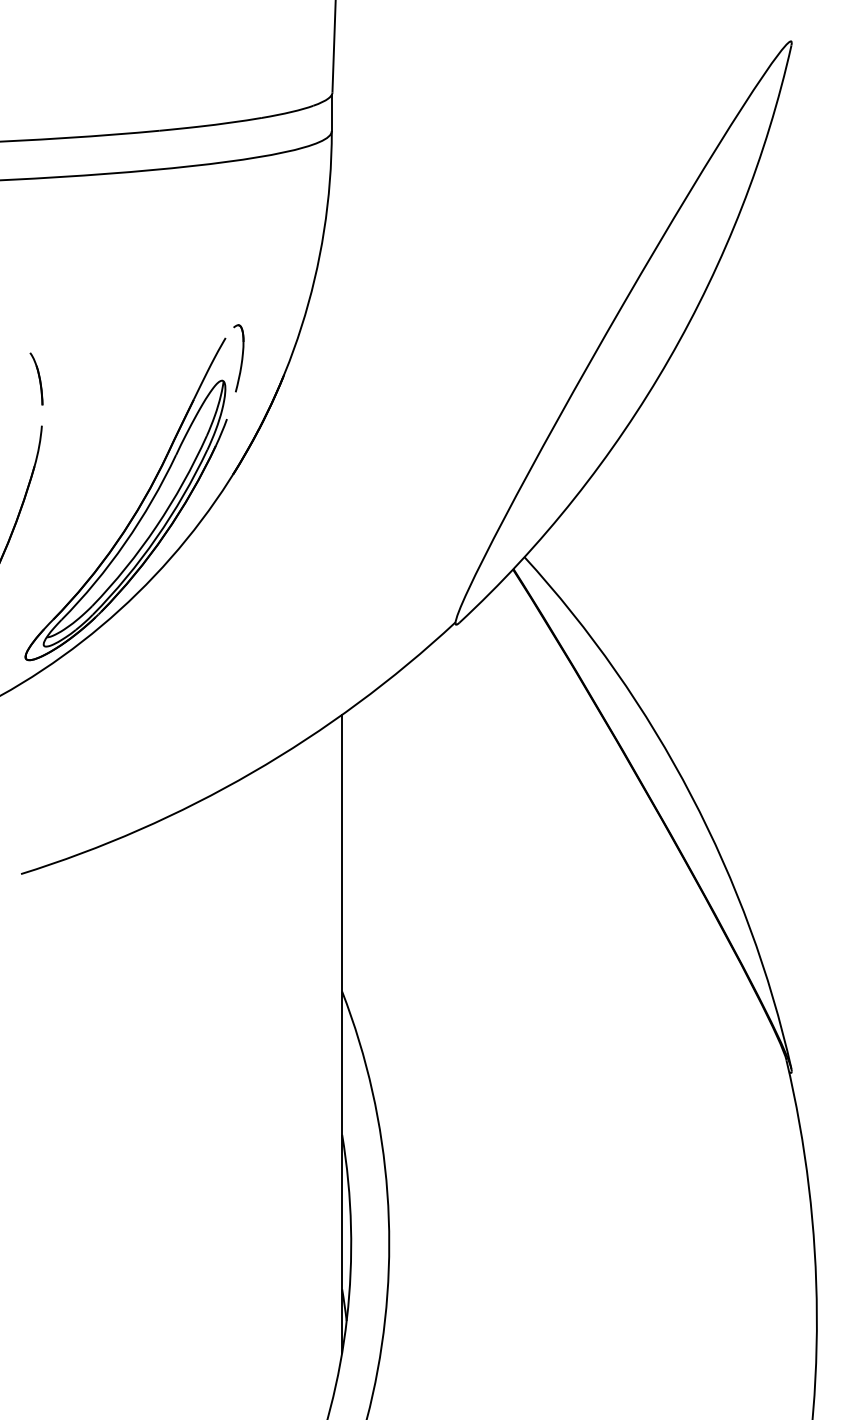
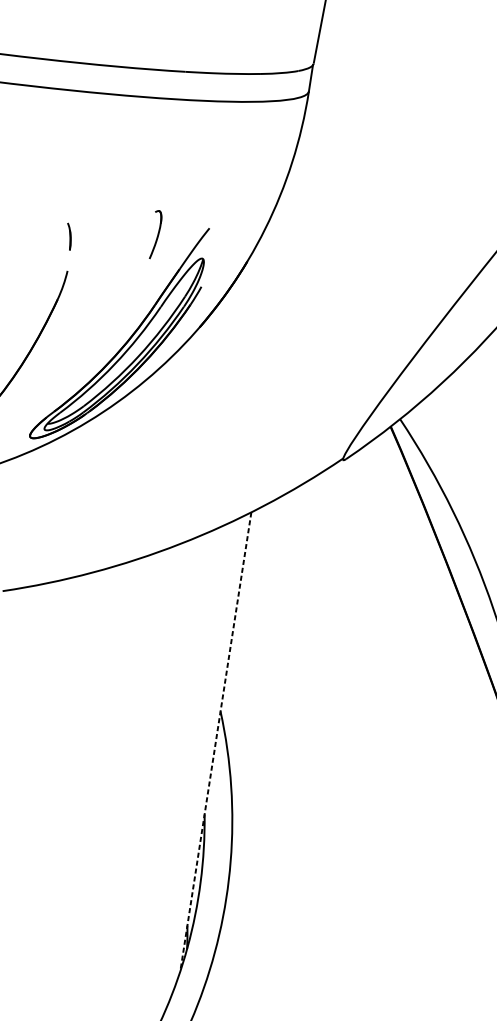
part: (238, 358) -> (155, 234), moved
part: (36, 378) -> (68, 236), size x0.7
line: (342, 1033) -> (216, 741), solid -> dashed

